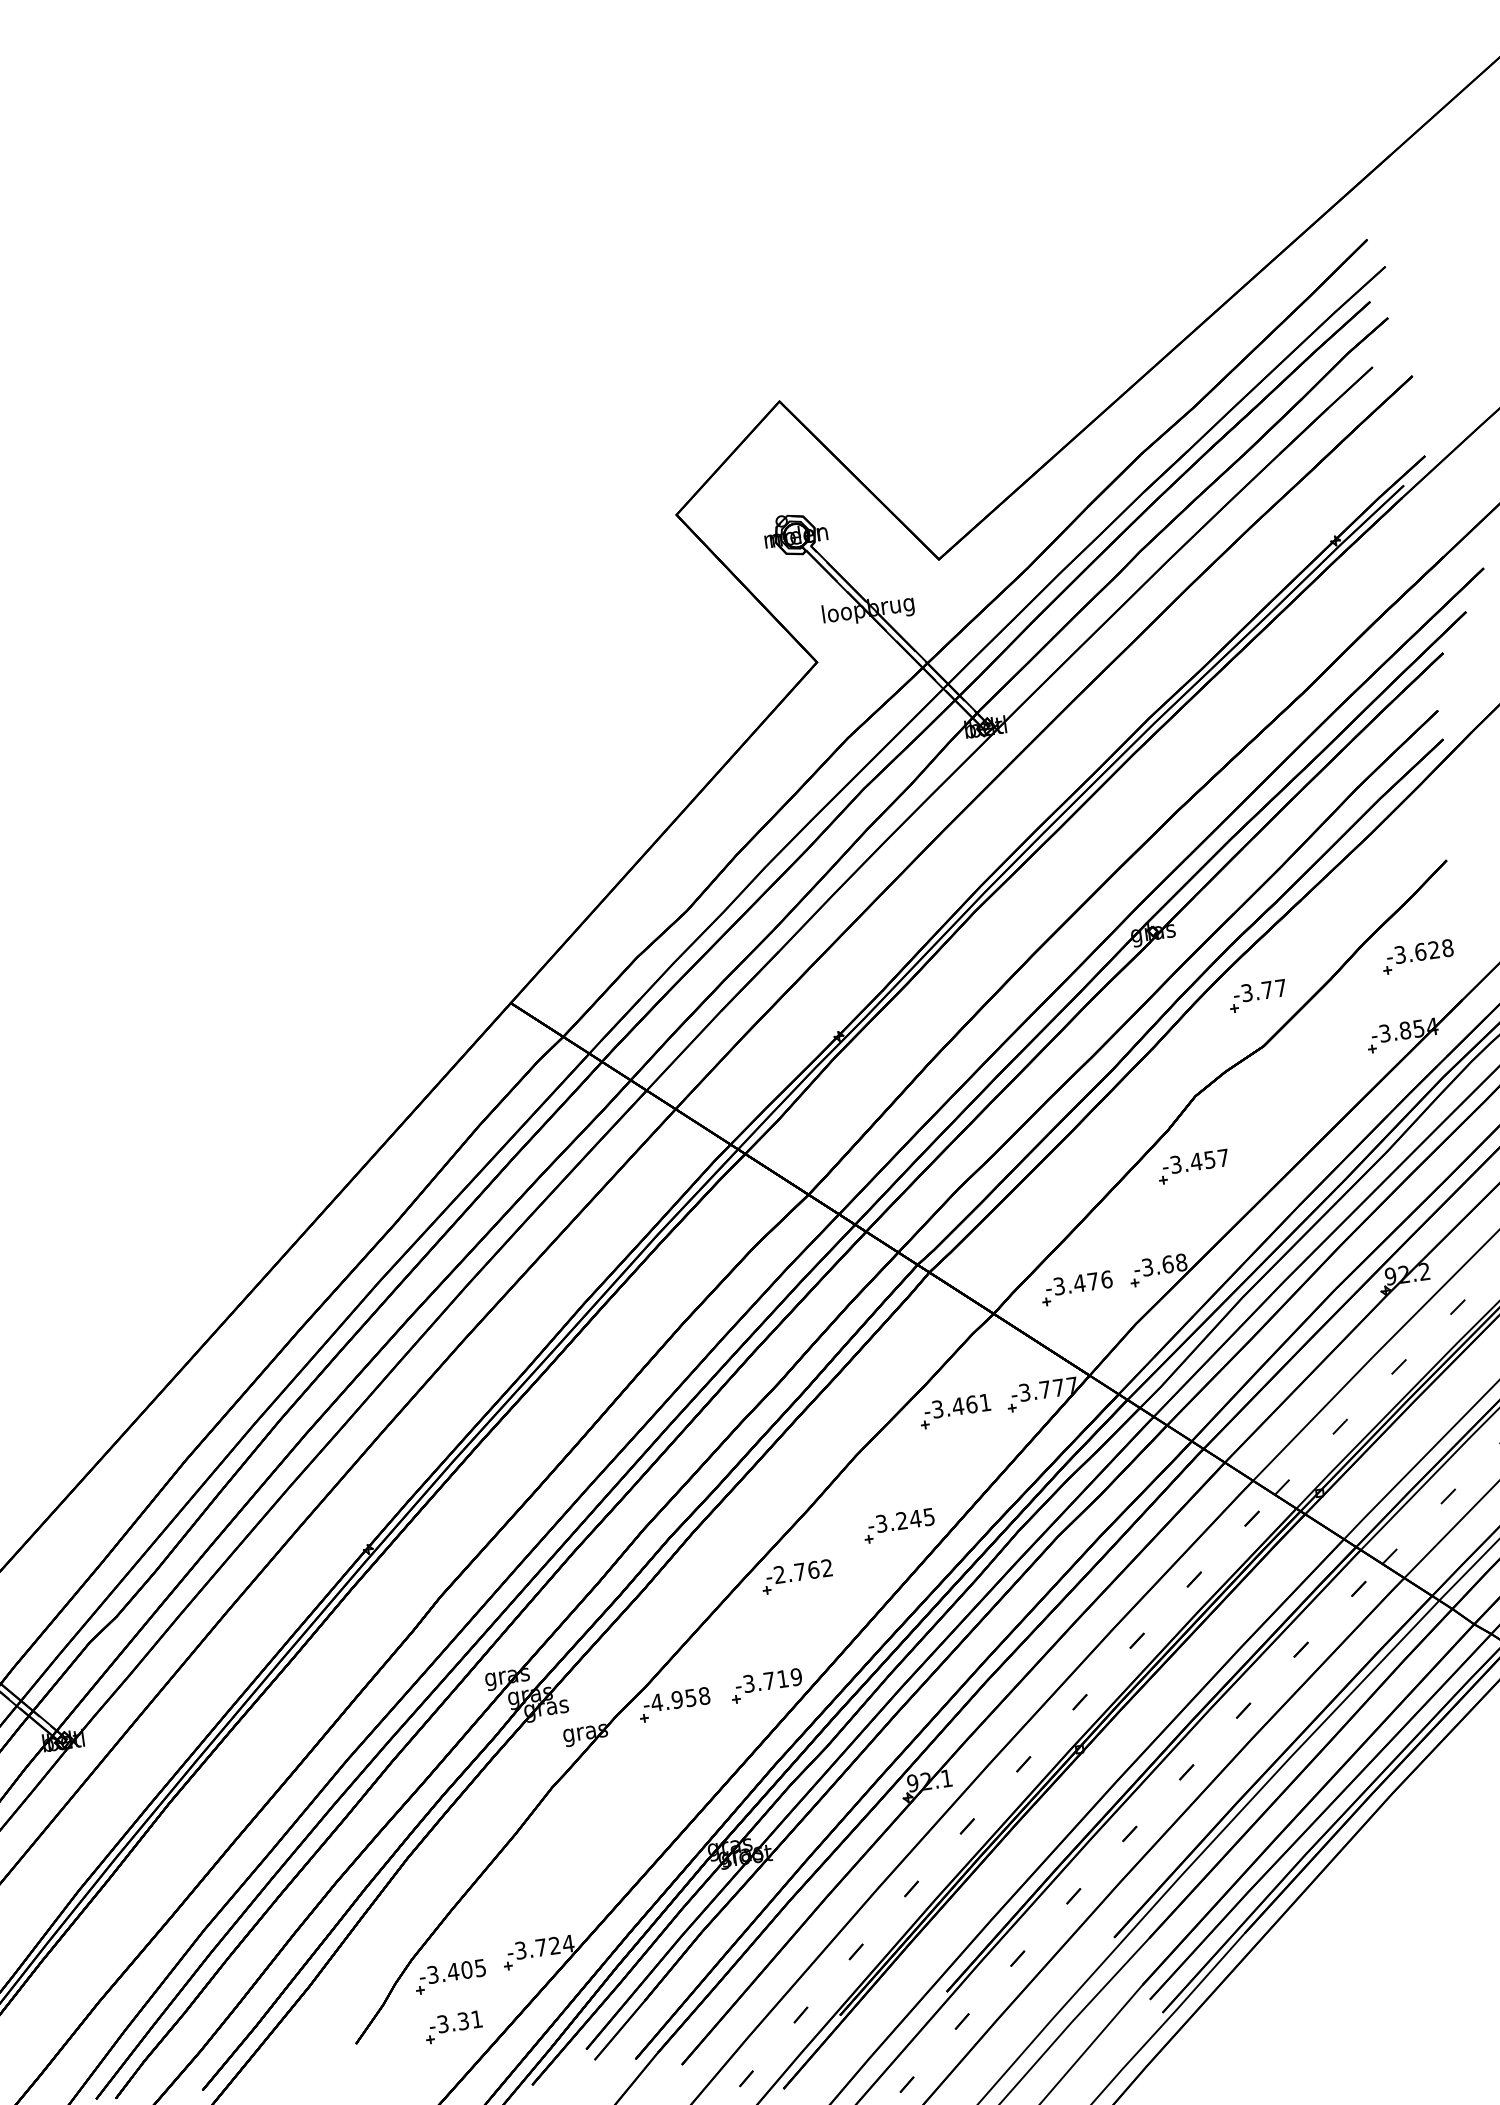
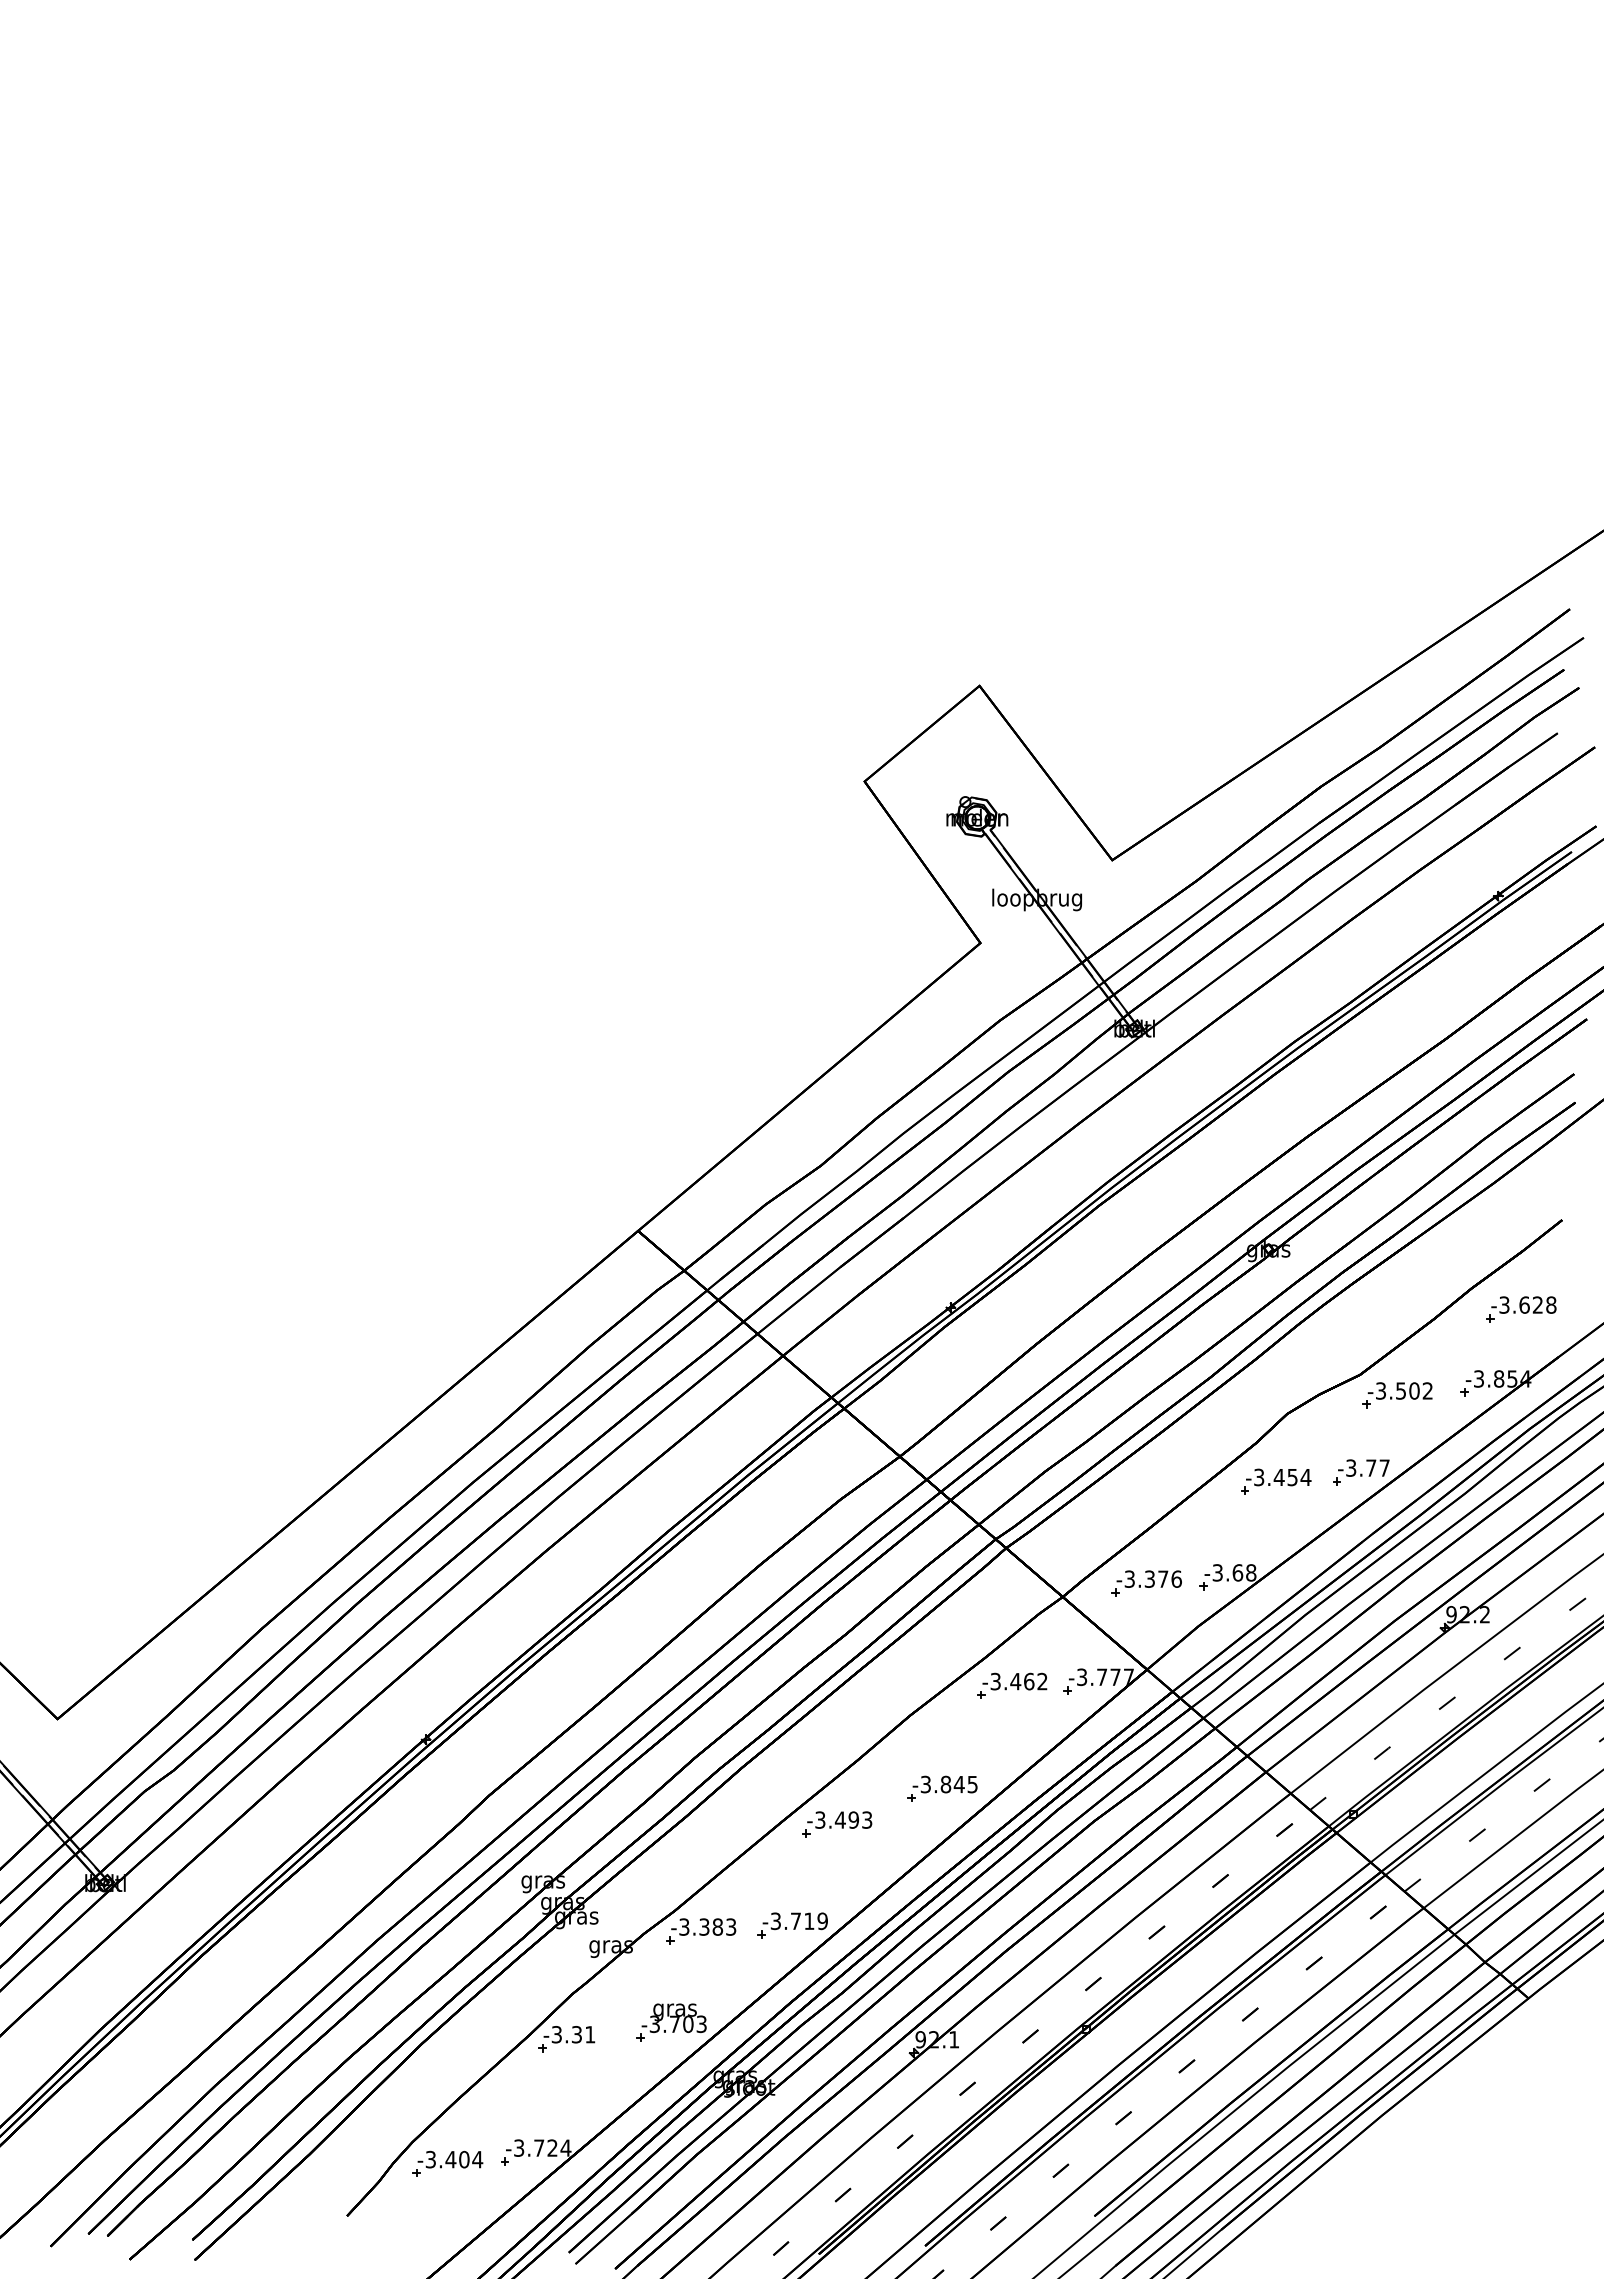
part: (1258, 995) -> (1361, 1472), moved
part: (1304, 1061) -> (1397, 1395), added
text: (1222, 1158) -> (1305, 1477), -3.457 -> -3.454
text: (1079, 1282) -> (1149, 1578), -3.476 -> -3.376
text: (985, 1401) -> (1042, 1680), -3.461 -> -3.462
text: (901, 1520) -> (945, 1784), -3.245 -> -3.845
text: (803, 1570) -> (843, 1819), -2.762 -> -3.493
text: (680, 1698) -> (707, 1926), -4.958 -> -3.383
part: (657, 1801) -> (671, 2022), added
text: (480, 1967) -> (477, 2159), -3.405 -> -3.404
part: (453, 2027) -> (566, 2039), moved

